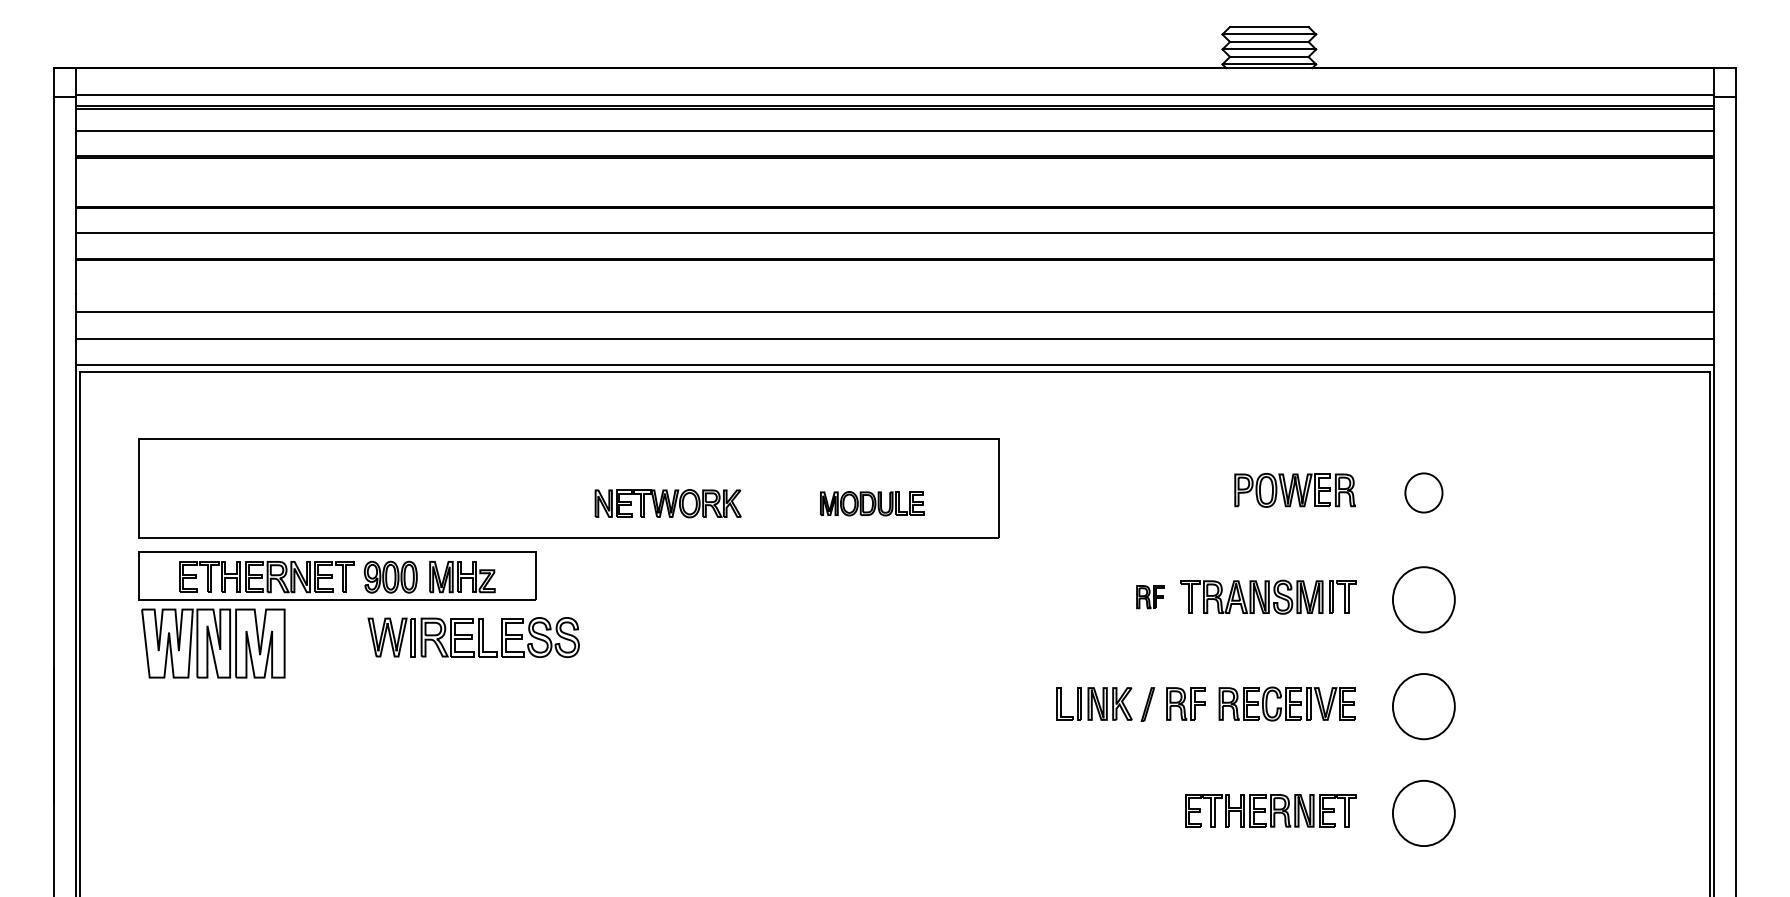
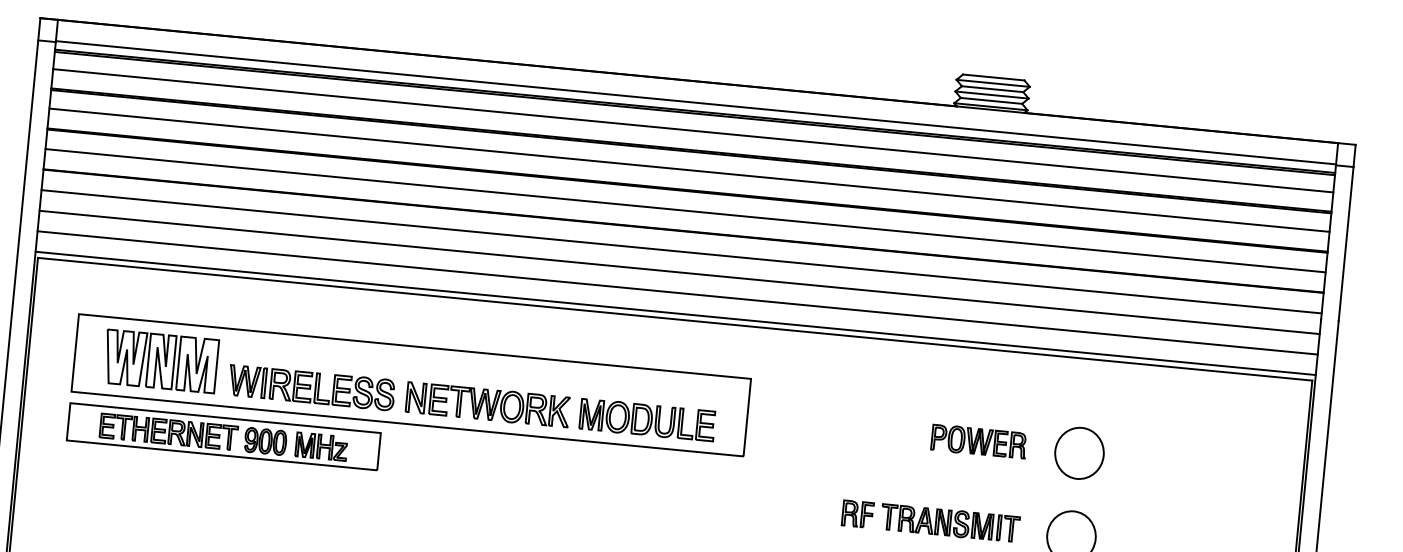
line: (894, 181) -> (689, 170), added
line: (894, 286) -> (681, 252), added
part: (1423, 492) -> (1079, 452), size x1.67
part: (667, 503) -> (487, 404), size x1.43
part: (871, 503) -> (646, 420), size x1.67
part: (1150, 596) -> (858, 513), size x1.43
part: (473, 637) -> (311, 387), moved
part: (213, 643) -> (161, 361), moved

